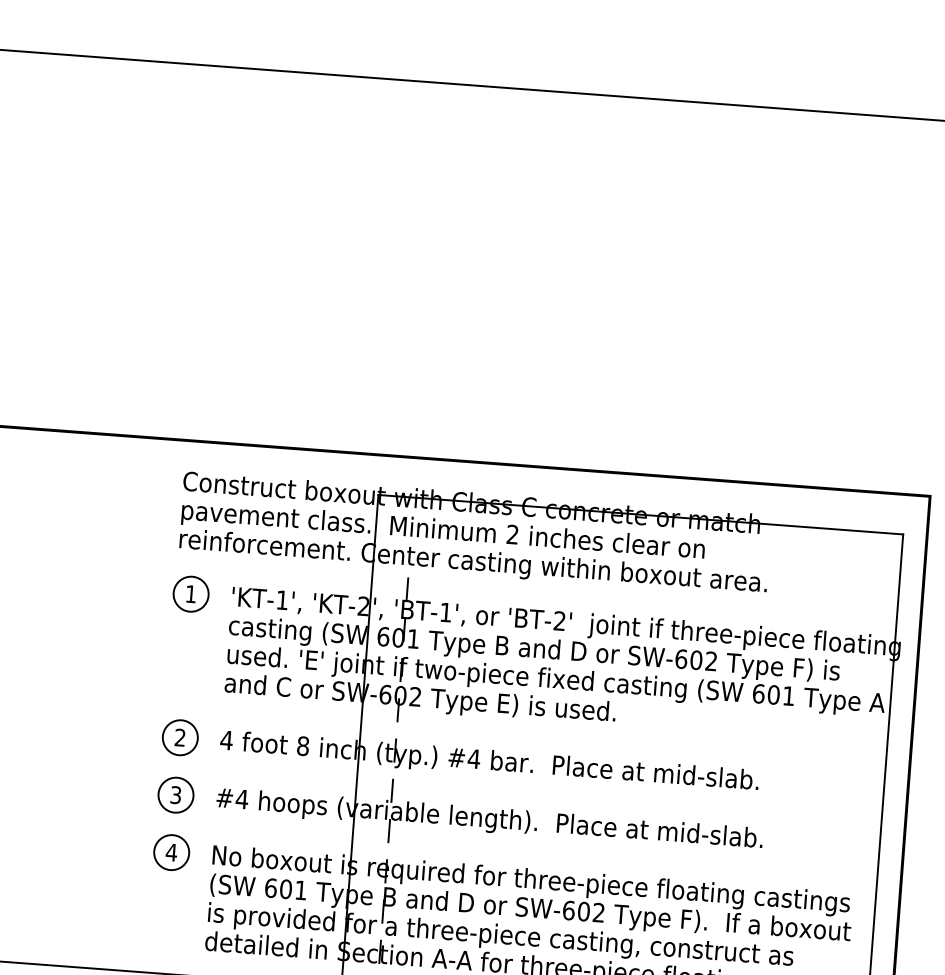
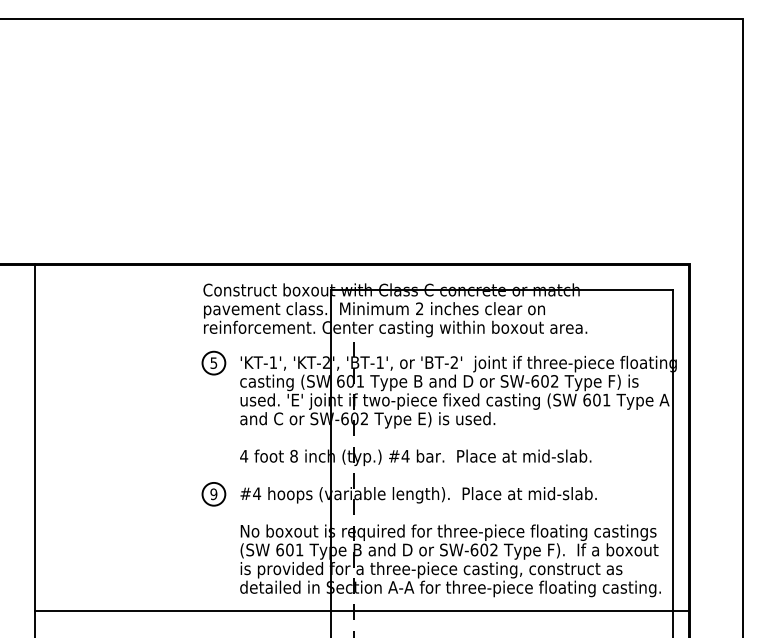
text: (190, 593) -> (213, 362), 1 -> 5
part: (179, 737) -> (213, 456), removed
text: (175, 793) -> (213, 493), 3 -> 9
part: (171, 852) -> (213, 531), removed

